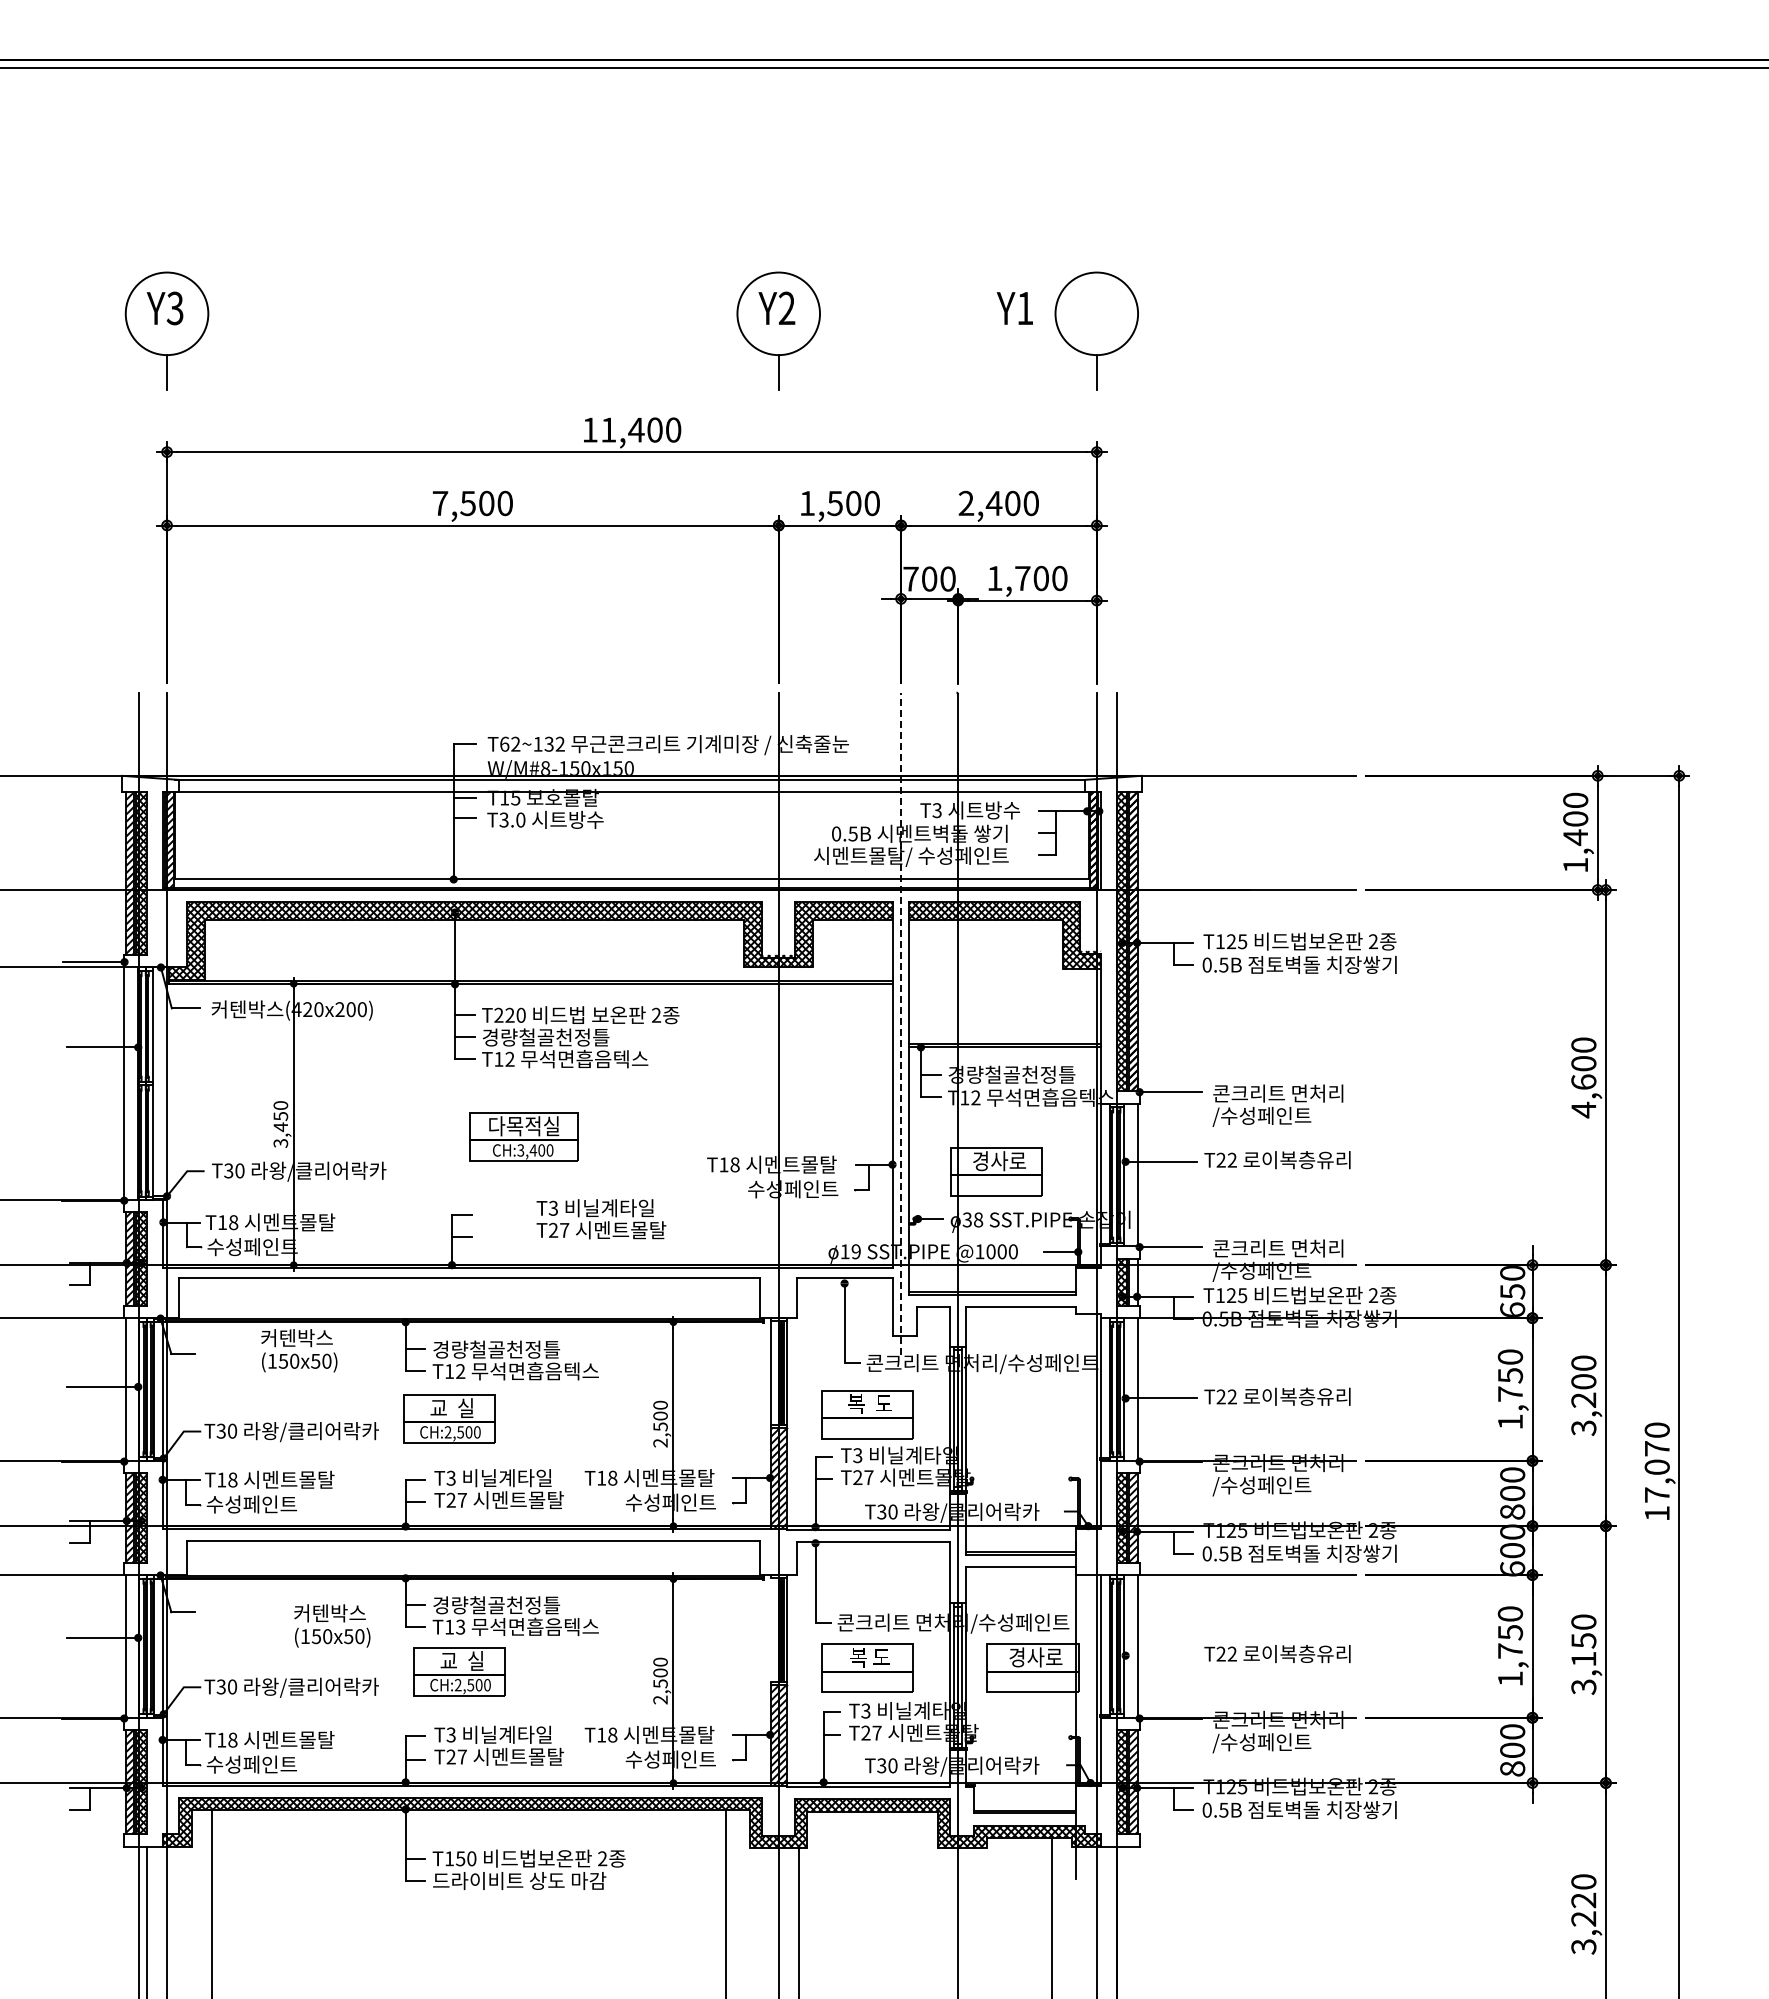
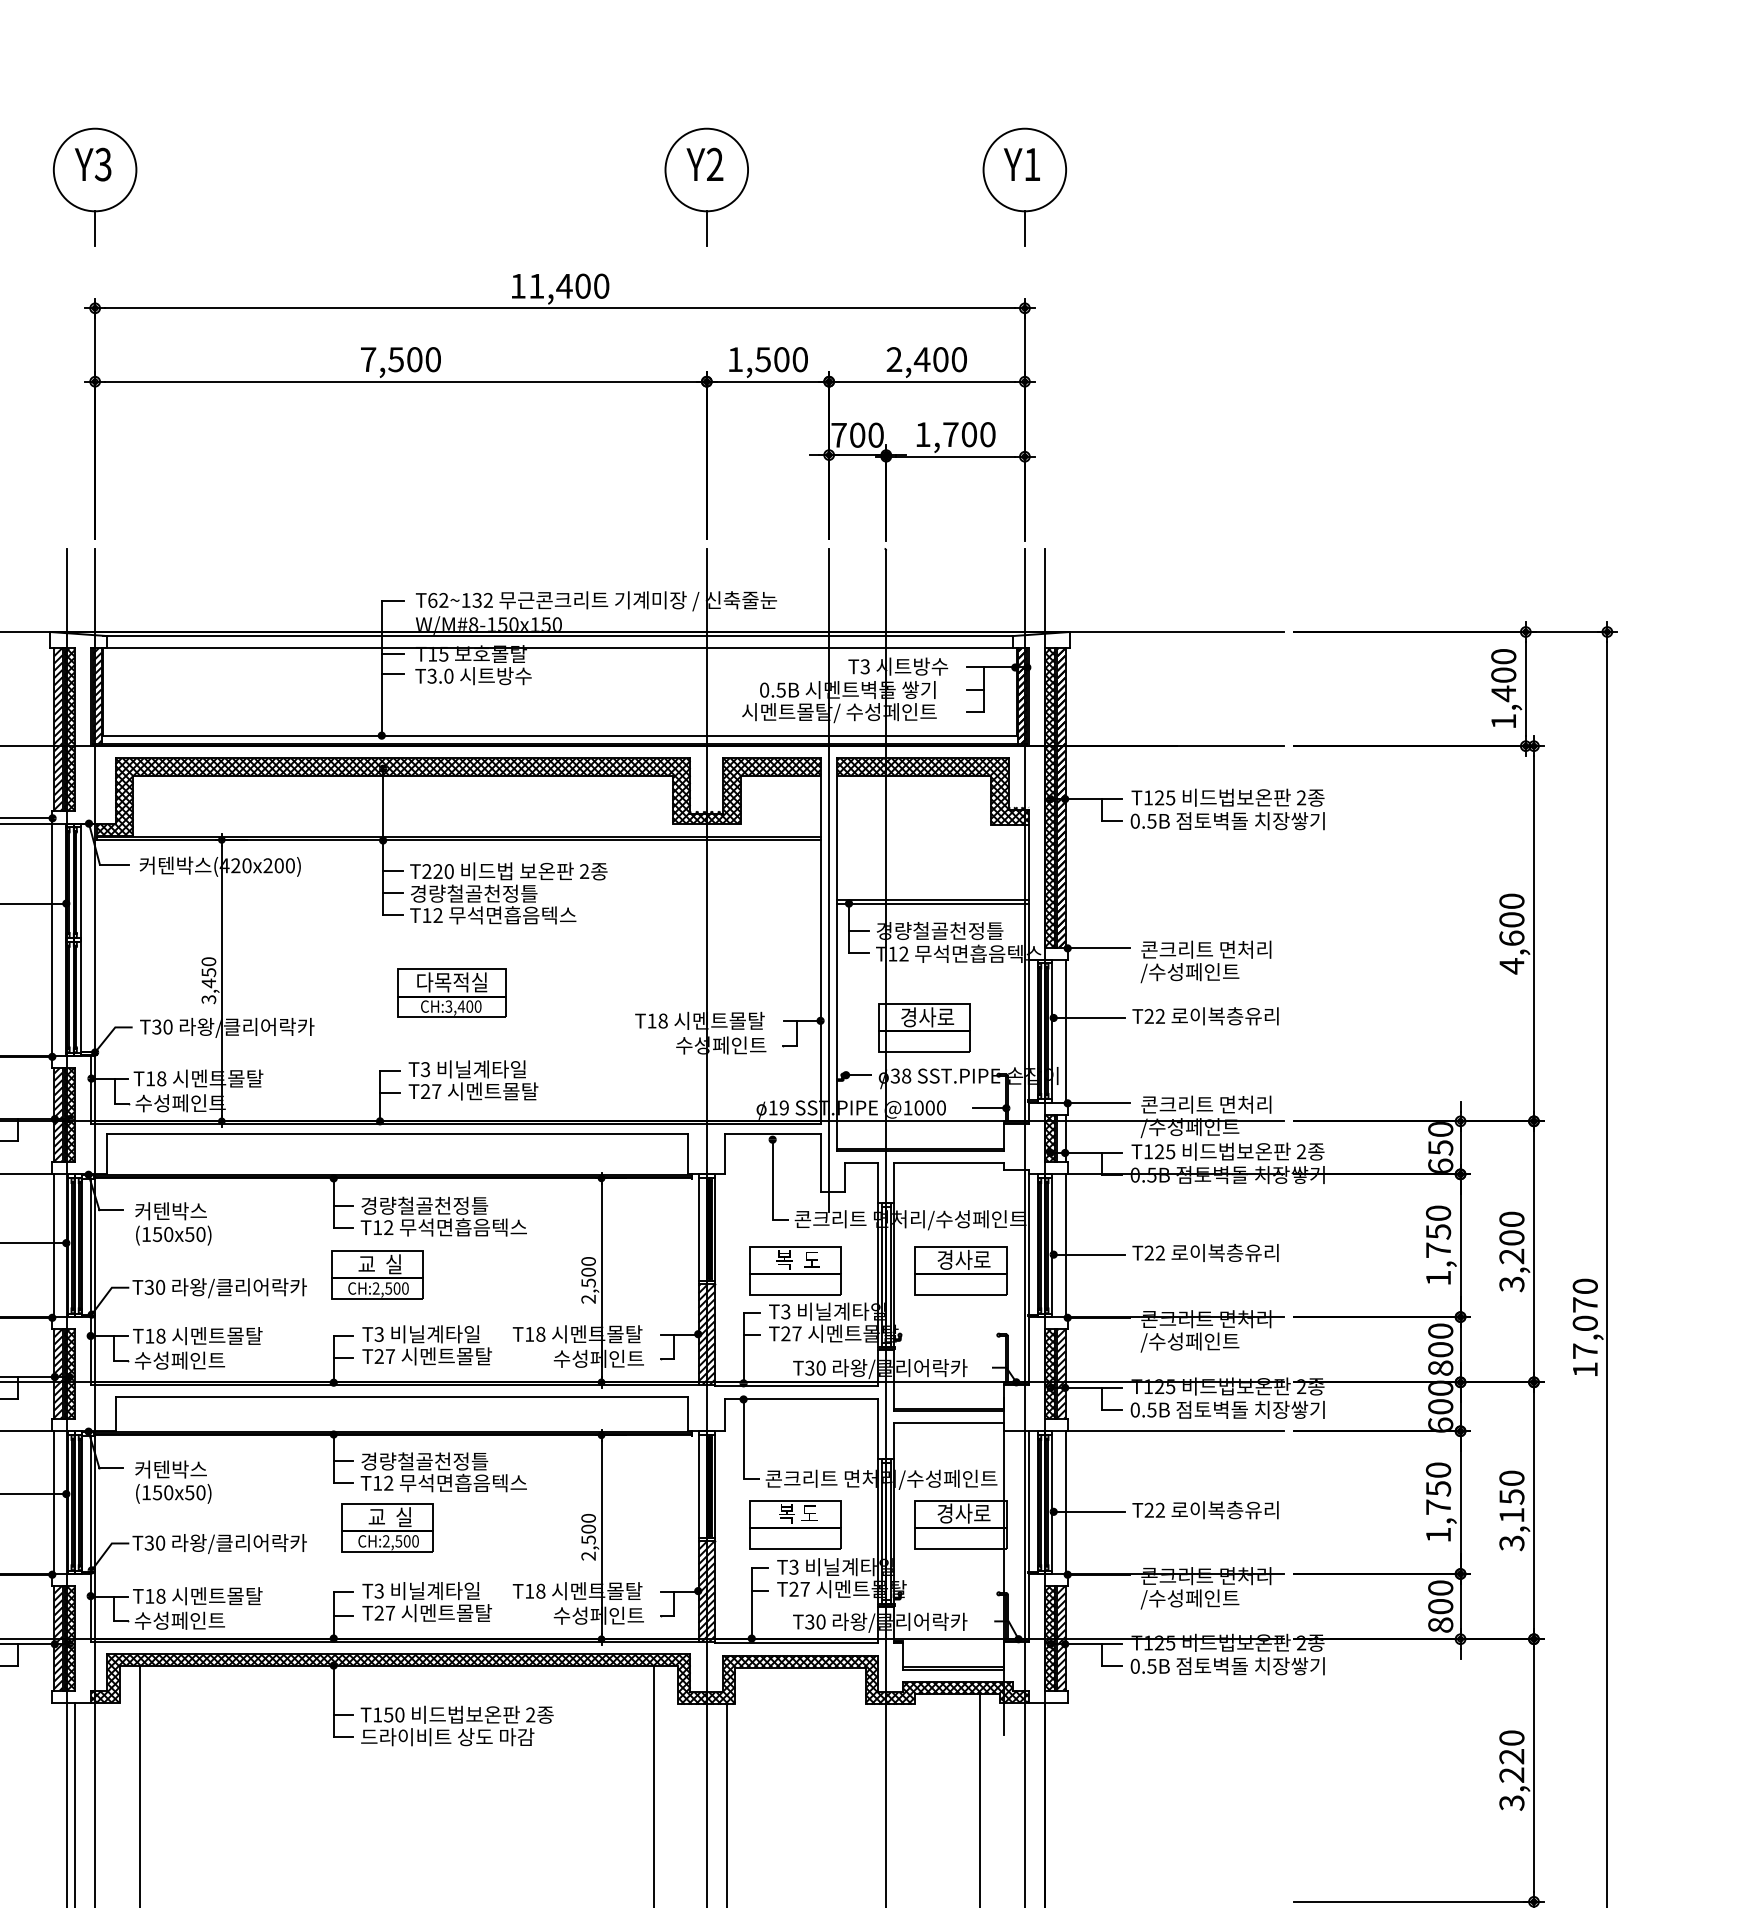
text: (1014, 308) -> (1021, 164), moved
line: (901, 1023) -> (829, 879), dashed -> solid
text: (601, 1219) -> (473, 1080), moved
text: (299, 1350) -> (173, 1223), moved
part: (1032, 1414) -> (960, 1270), added
text: (332, 1625) -> (173, 1481), moved
text: (460, 1627) -> (388, 1483), T13 -> T12
line: (770, 1629) -> (698, 1485), added
line: (1160, 1655) -> (1088, 1511), added

